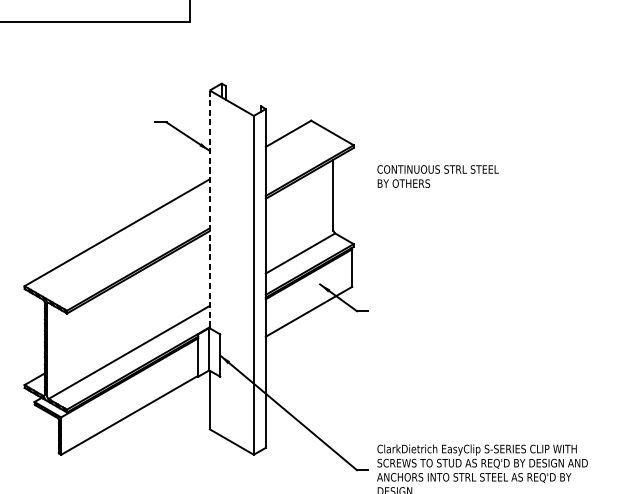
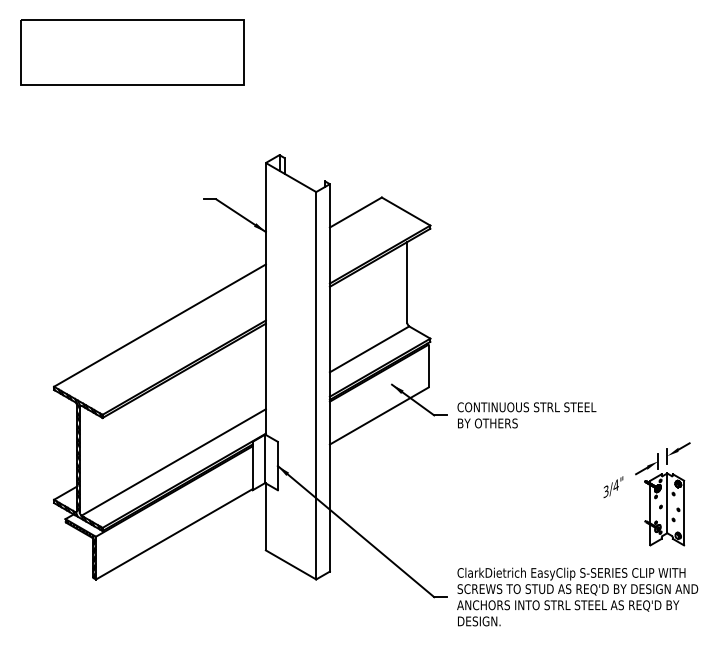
text: (437, 176) -> (526, 415), moved
line: (209, 209) -> (265, 298), dashed -> solid
part: (542, 380) -> (646, 494), added

